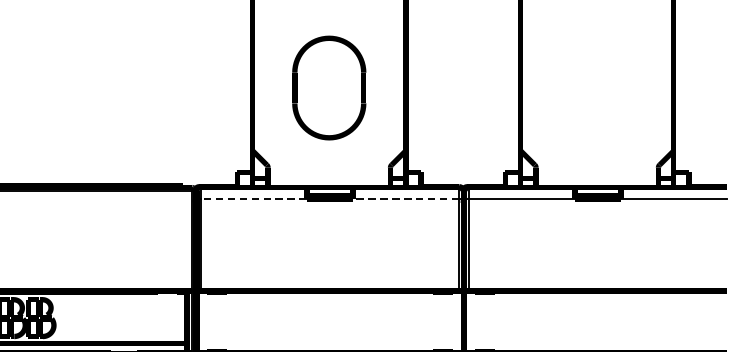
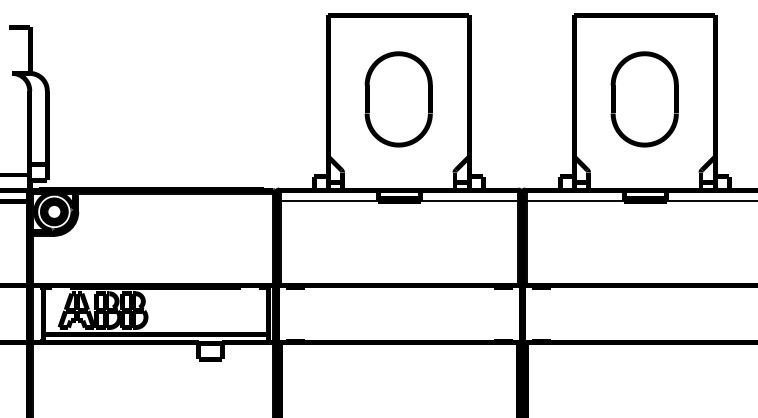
part: (596, 88) -> (644, 99), added
line: (253, 199) -> (329, 201), dashed -> solid
line: (406, 199) -> (469, 201), dashed -> solid

